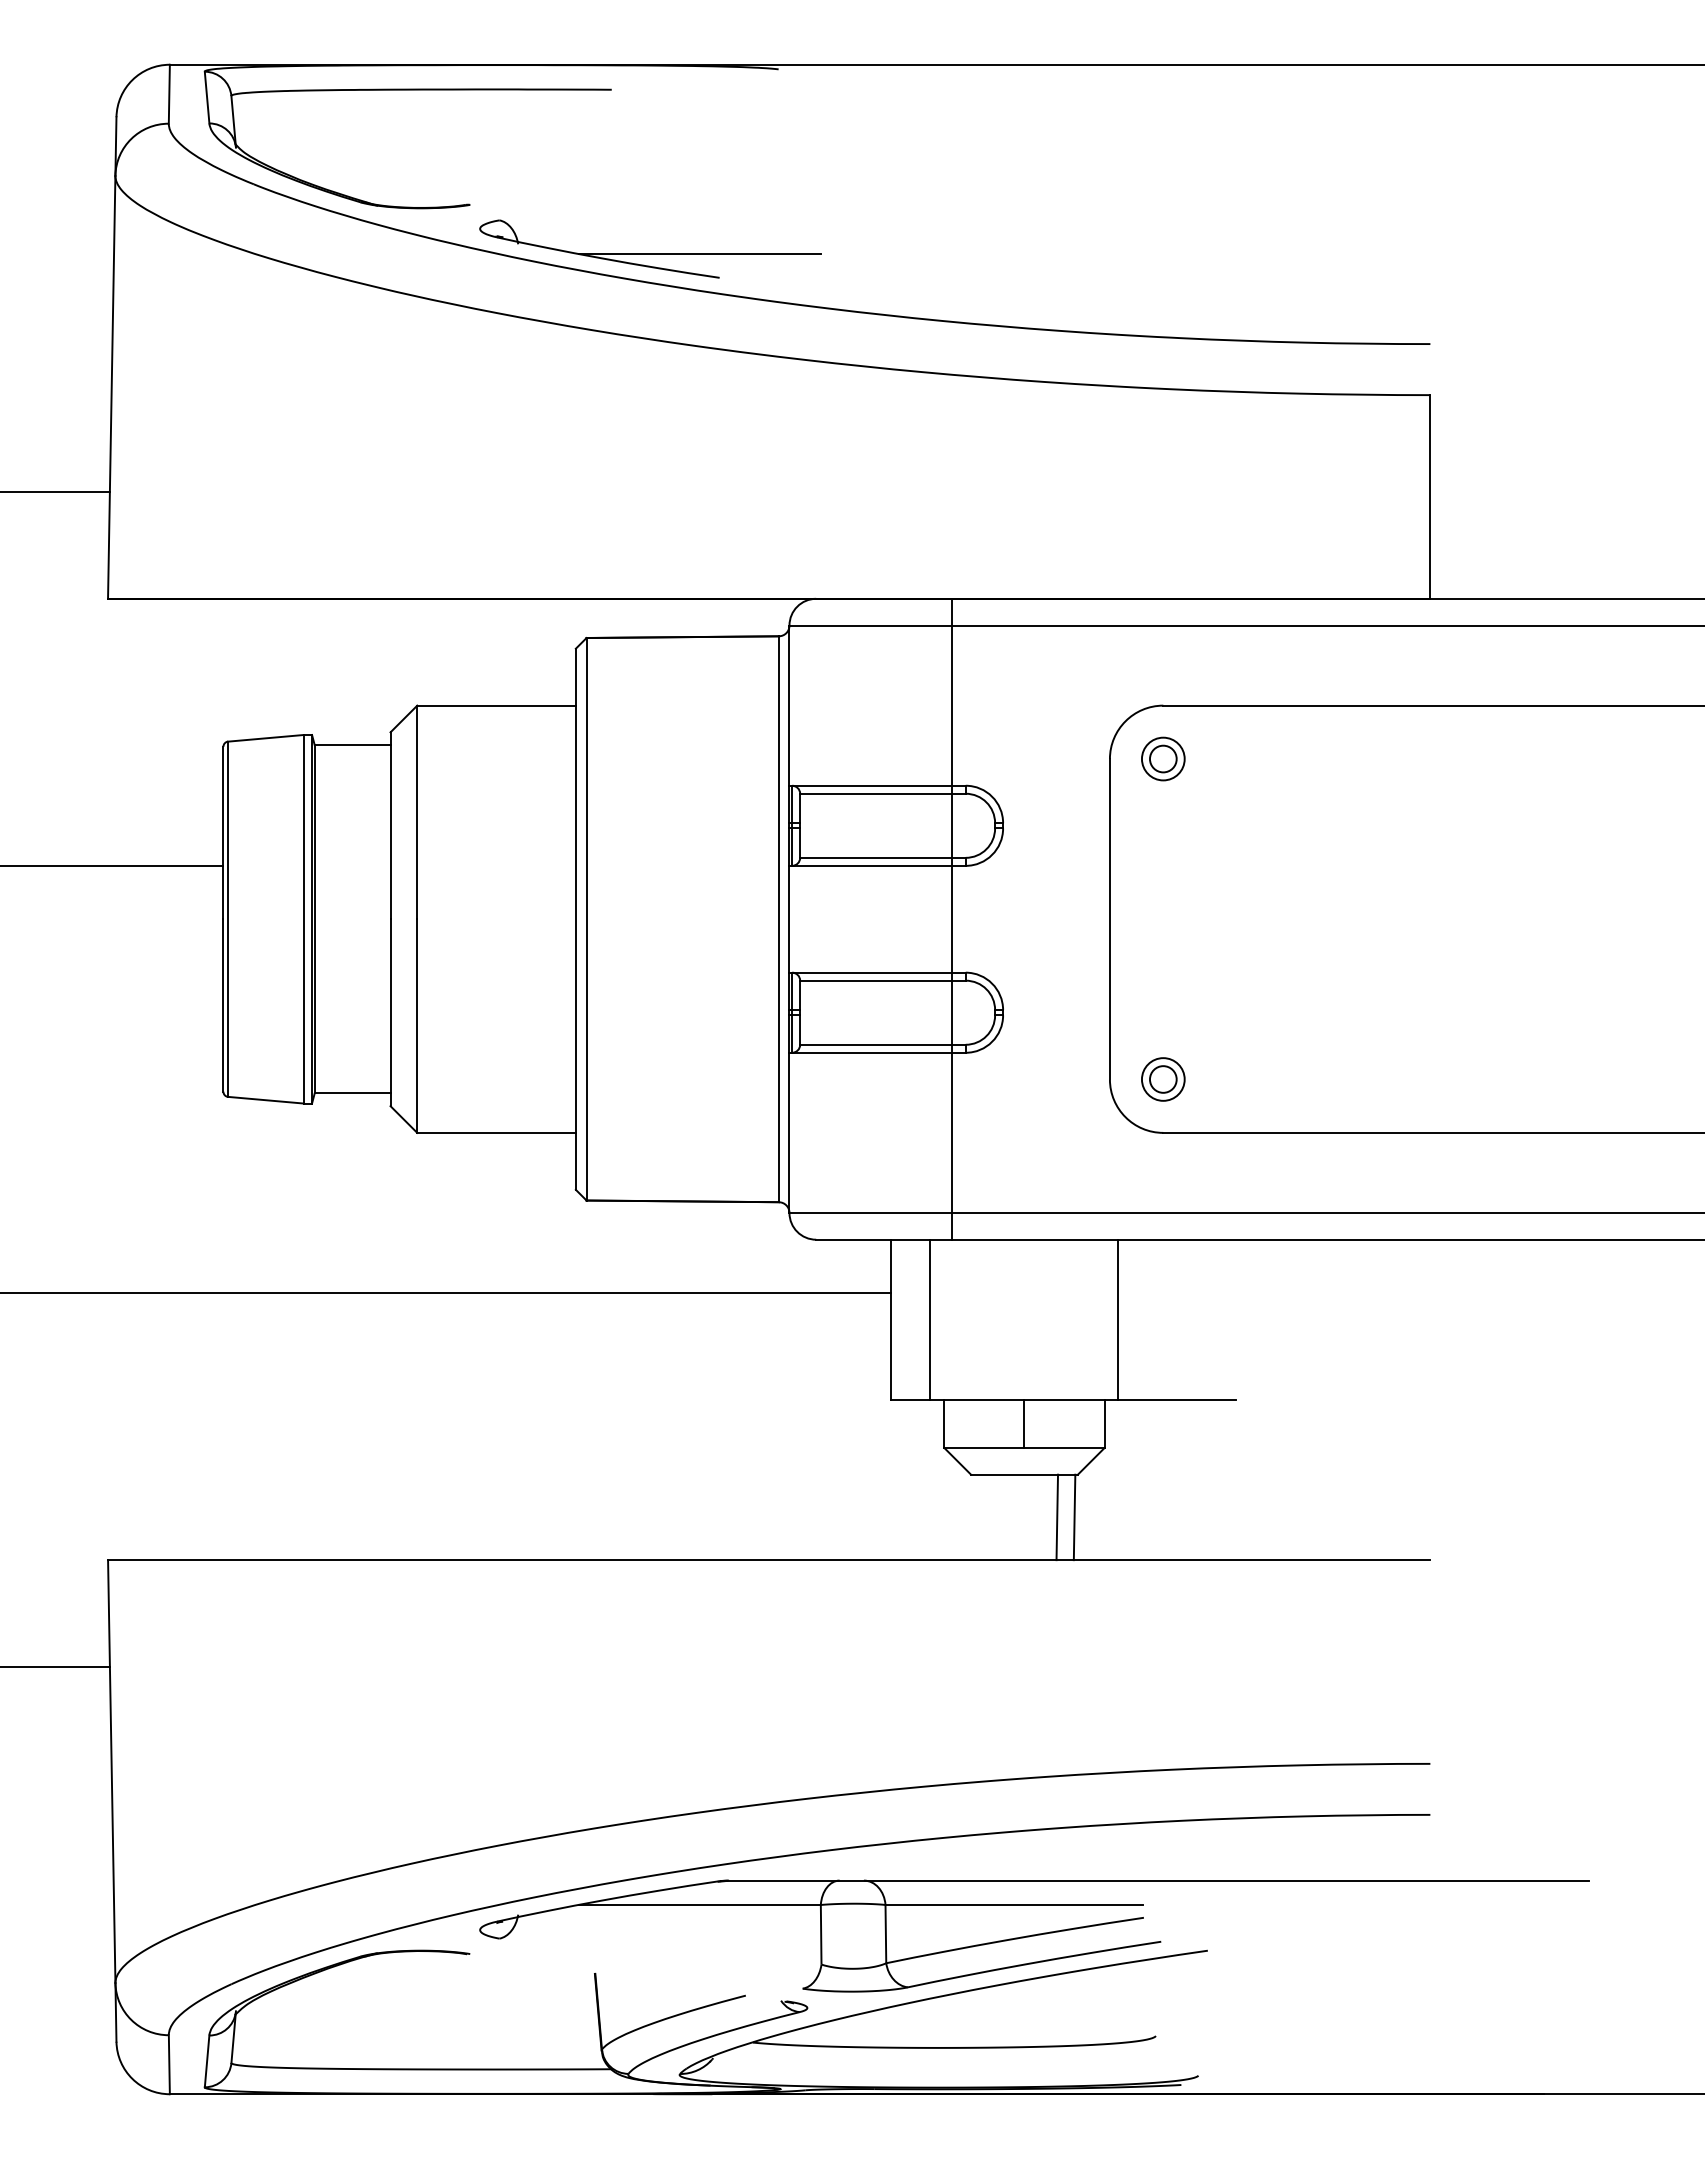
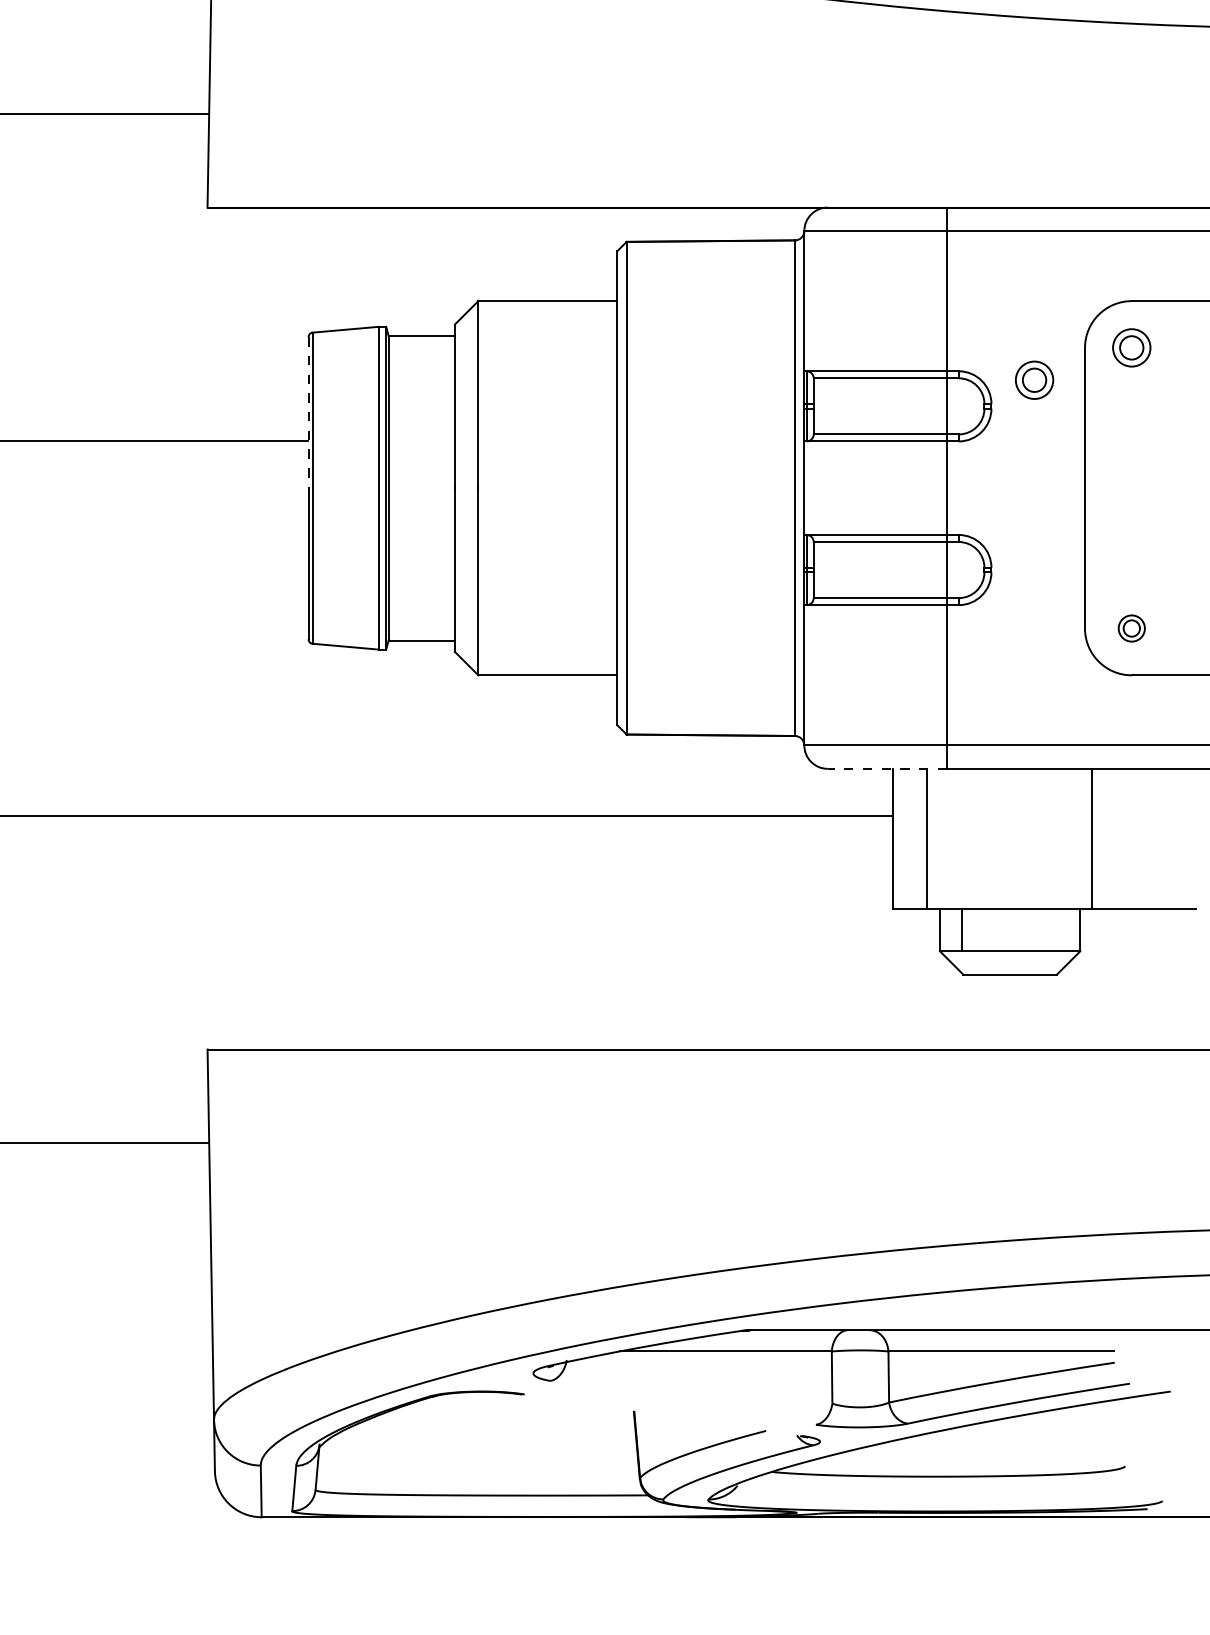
part: (1052, 795) -> (1034, 379), added
line: (223, 833) -> (308, 413), solid -> dashed
part: (1163, 1079) -> (1131, 628), size x0.7
line: (883, 1239) -> (886, 768), solid -> dashed
line: (1024, 1423) -> (962, 929), moved
line: (1057, 1517) -> (1039, 1012), removed
line: (1074, 1517) -> (1053, 1012), removed

